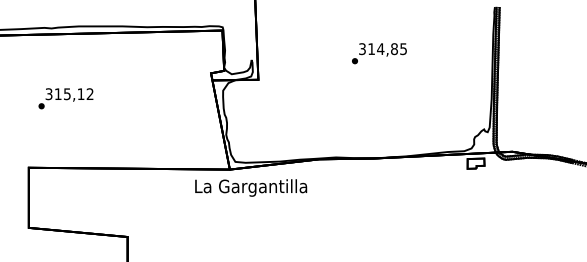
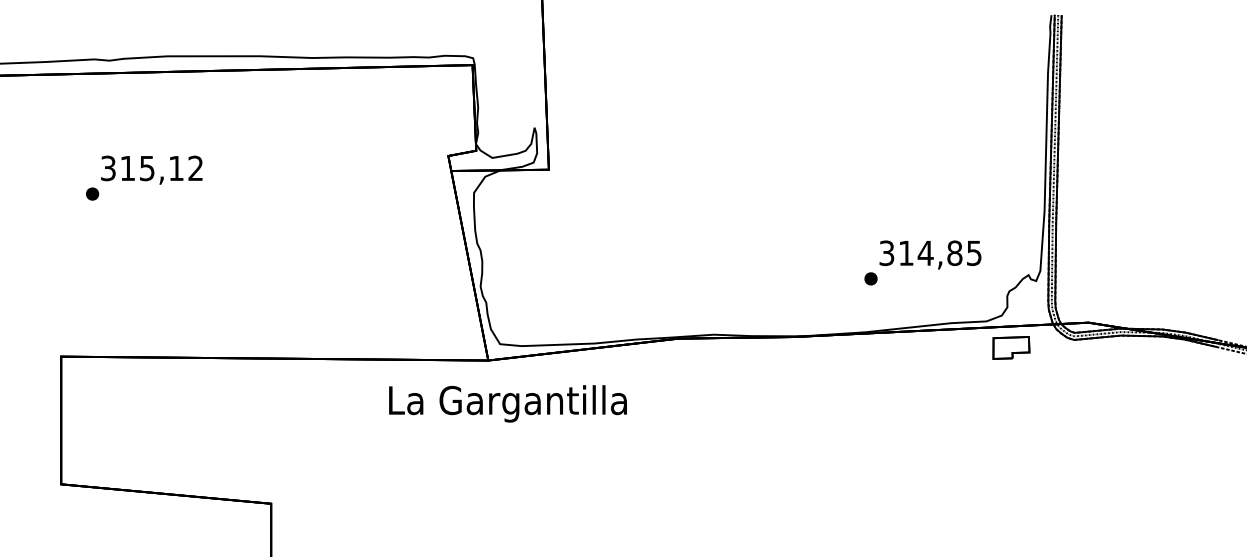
text: (379, 53) -> (923, 262), moved
text: (65, 98) -> (143, 177), moved
text: (251, 187) -> (508, 402), moved

